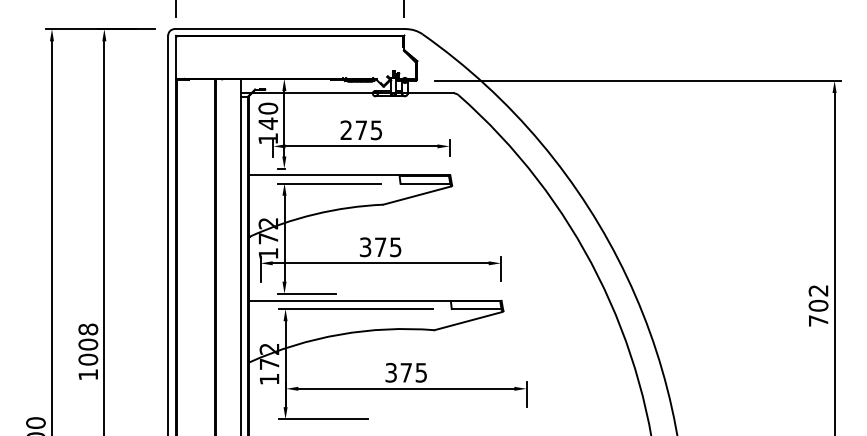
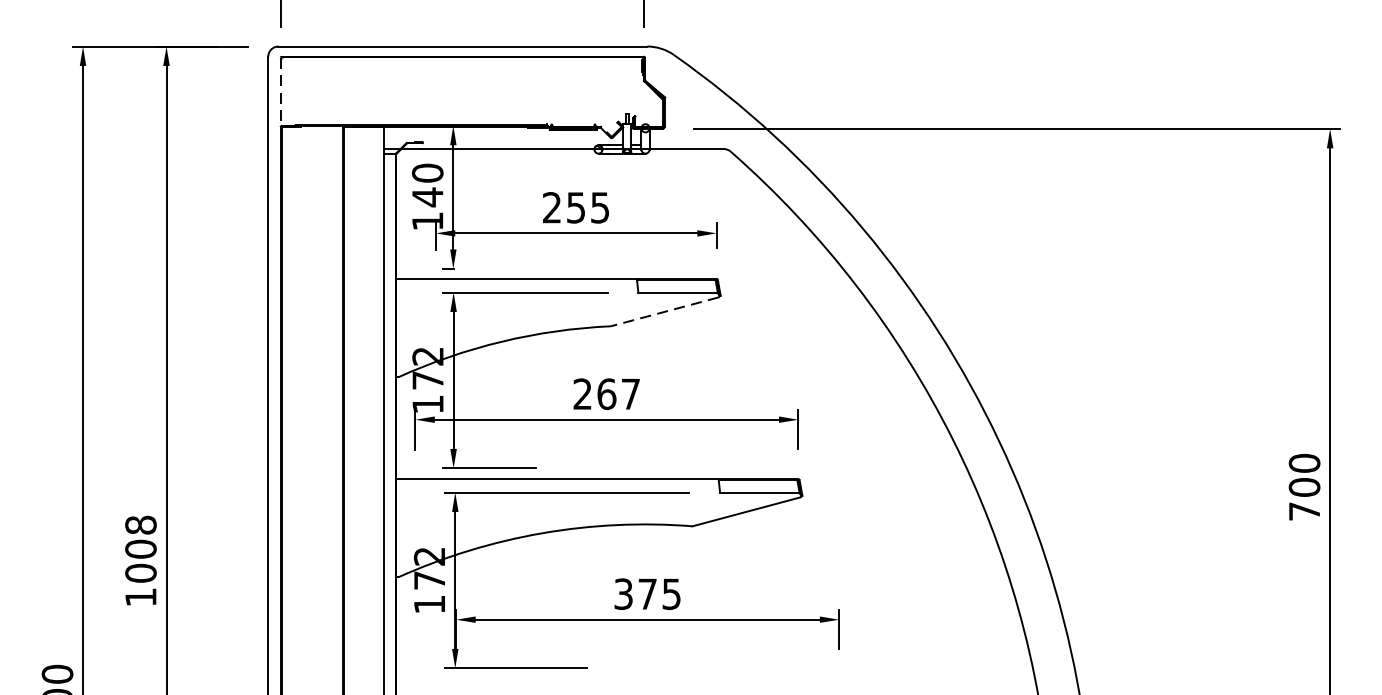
line: (176, 57) -> (281, 91), solid -> dashed
text: (360, 130) -> (574, 208), 275 -> 255
line: (416, 195) -> (663, 311), solid -> dashed
text: (380, 247) -> (606, 394), 375 -> 267
text: (818, 290) -> (1304, 463), 702 -> 700

